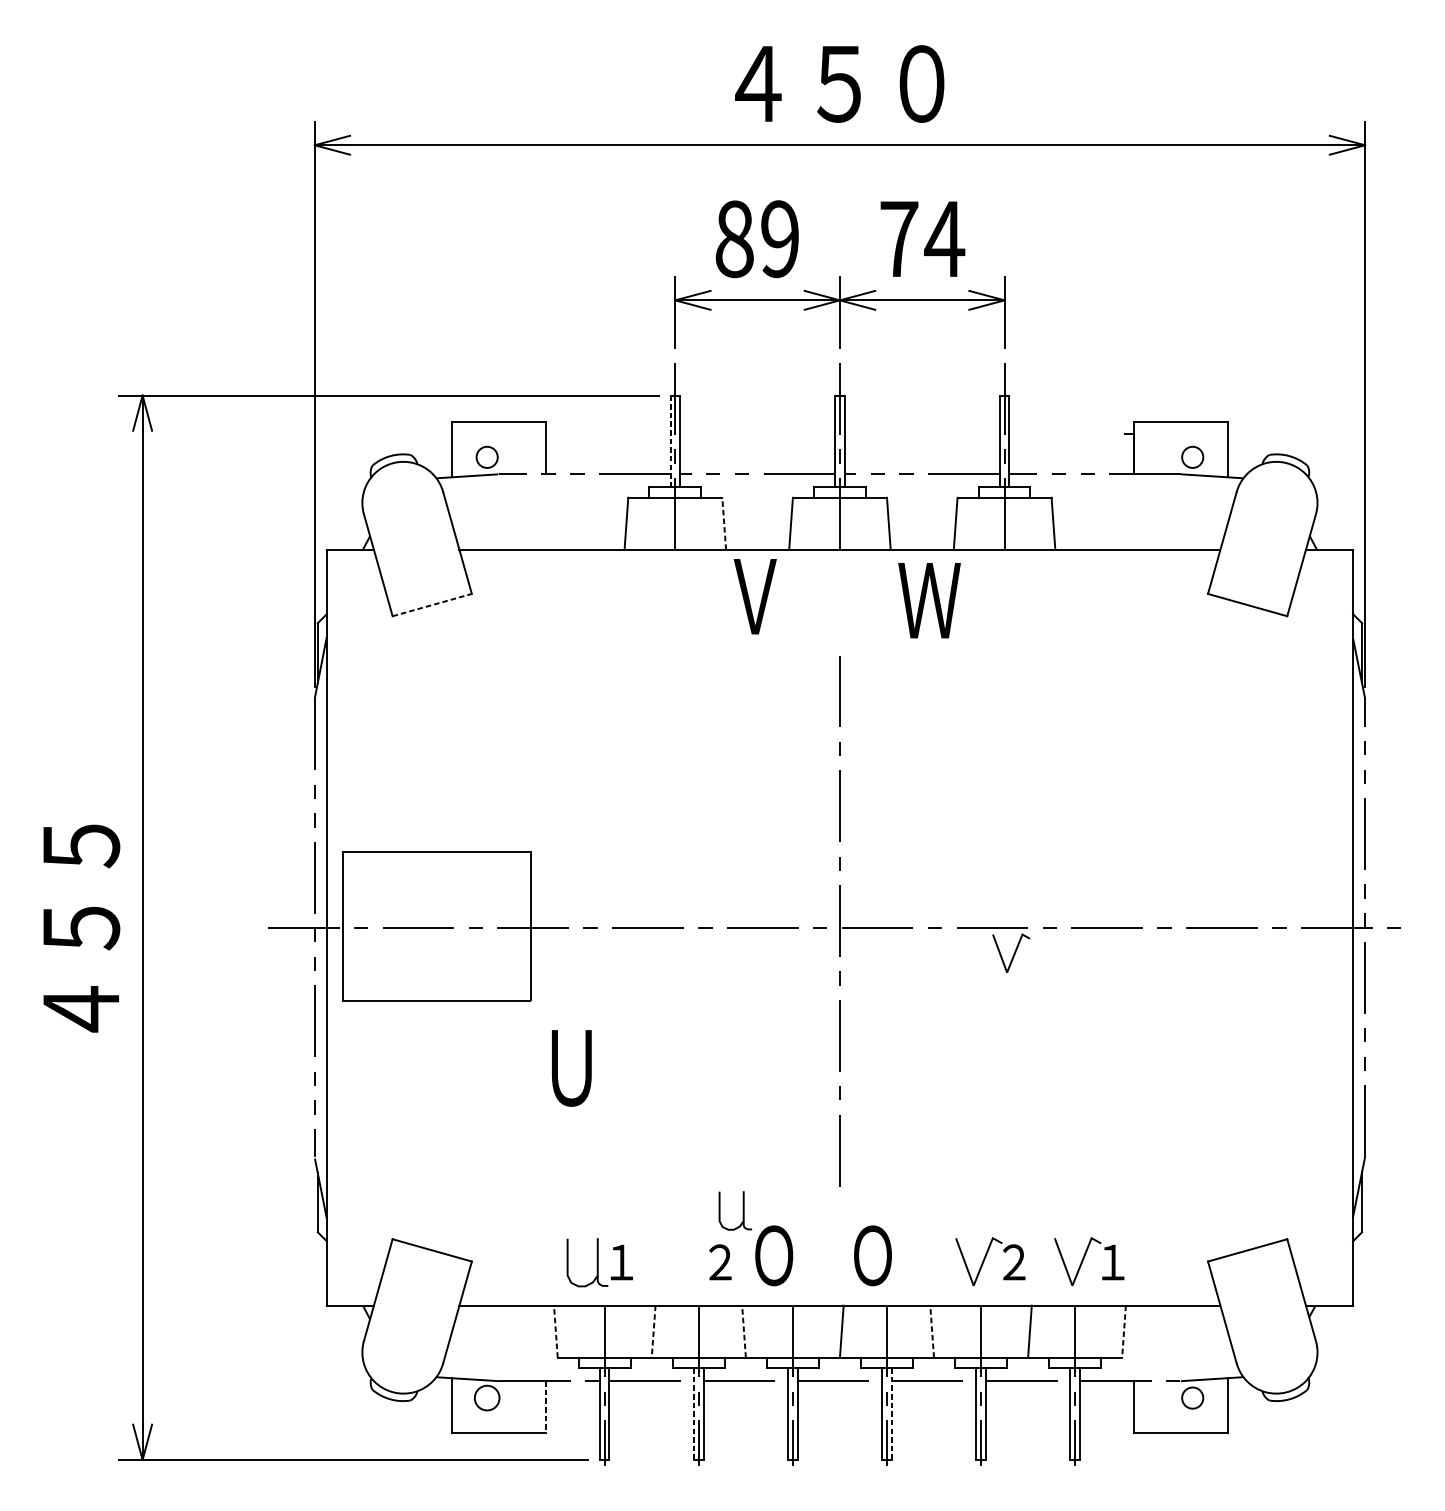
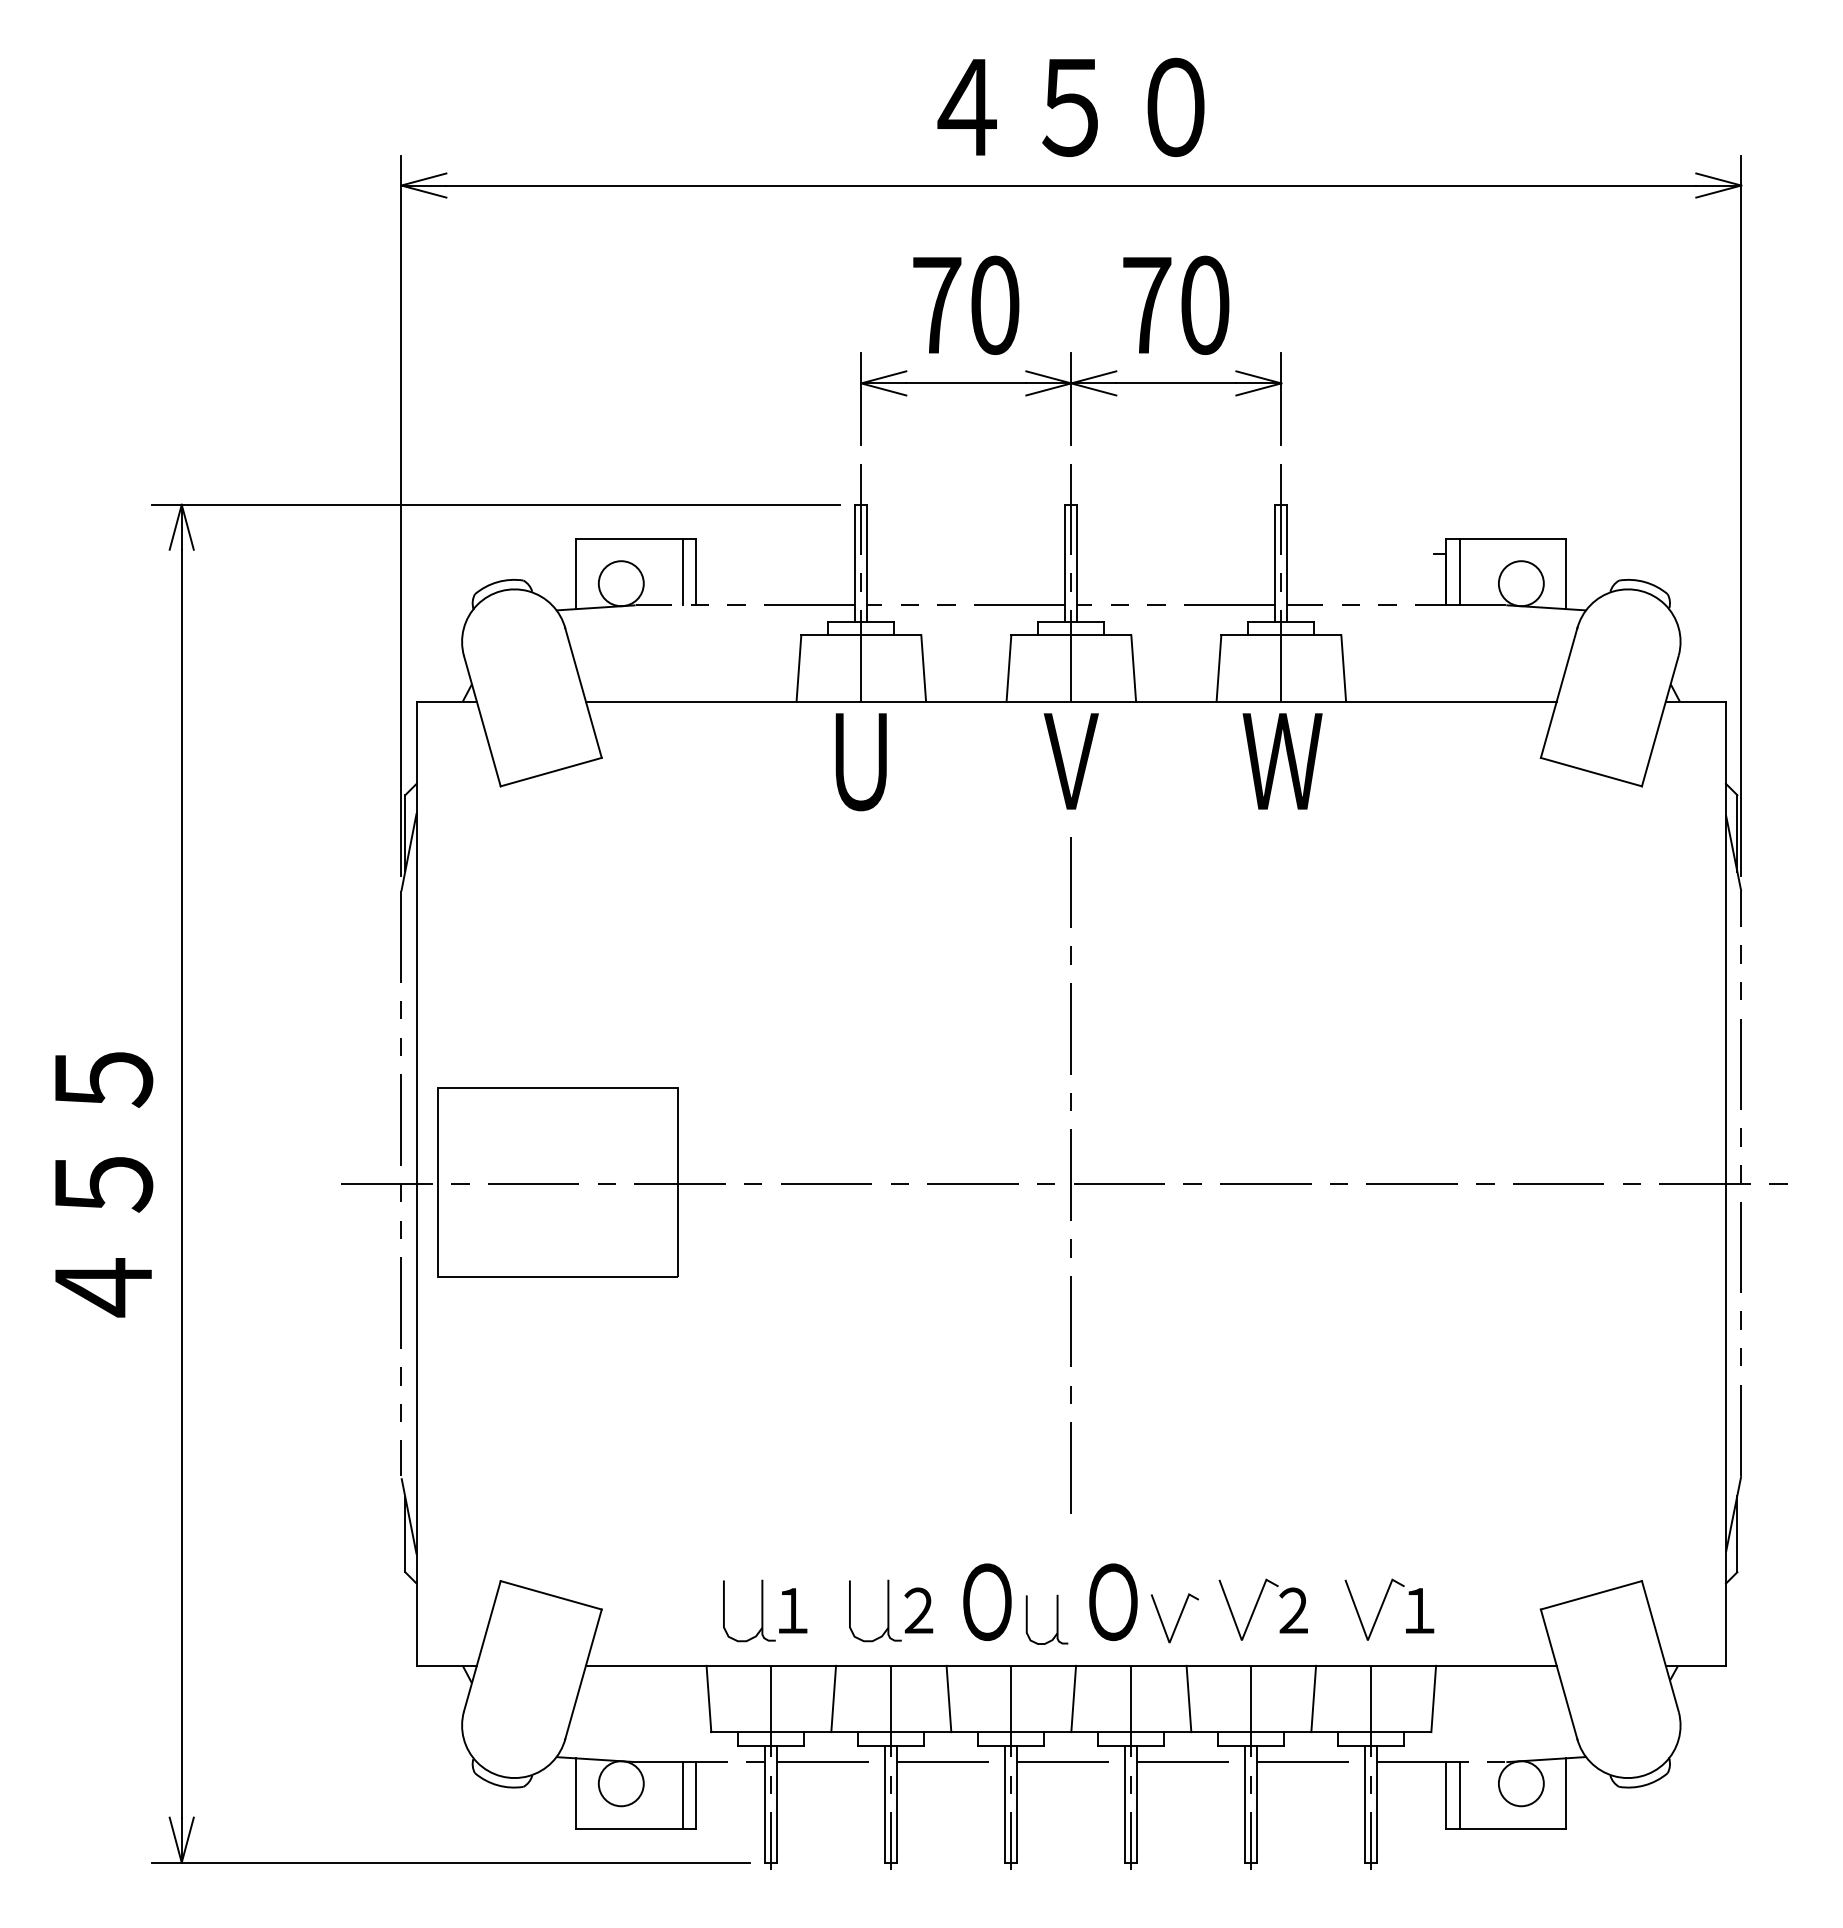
text: (757, 238) -> (966, 304), 89 -> 70
text: (944, 238) -> (1204, 304), 74 -> 70
line: (670, 441) -> (855, 563), dashed -> solid
line: (535, 447) -> (682, 571), added
line: (1144, 447) -> (1459, 571), added
circle: (486, 457) -> (620, 583), size x1.67
circle: (1192, 457) -> (1520, 583), size x1.67
line: (724, 523) -> (923, 667), dashed -> solid
text: (754, 596) -> (1070, 761), moved
text: (929, 600) -> (1282, 761), moved
line: (432, 605) -> (551, 772), dashed -> solid
line: (1013, 955) -> (1177, 1620), moved
text: (571, 1068) -> (860, 762), moved
part: (742, 1210) -> (1056, 1619), moved
part: (695, 1262) -> (887, 1610), added
line: (555, 1331) -> (708, 1698), dashed -> solid
line: (743, 1331) -> (948, 1698), dashed -> solid
line: (931, 1331) -> (1188, 1698), dashed -> solid
line: (653, 1332) -> (833, 1699), dashed -> solid
line: (1123, 1332) -> (1433, 1699), dashed -> solid
circle: (486, 1397) -> (620, 1783), size x1.43
circle: (1192, 1397) -> (1520, 1783), size x1.67
line: (535, 1407) -> (682, 1795), added
line: (546, 1407) -> (696, 1795), dashed -> solid
line: (1144, 1407) -> (1459, 1795), added
line: (694, 1414) -> (885, 1804), dashed -> solid
line: (891, 1414) -> (1137, 1804), dashed -> solid

